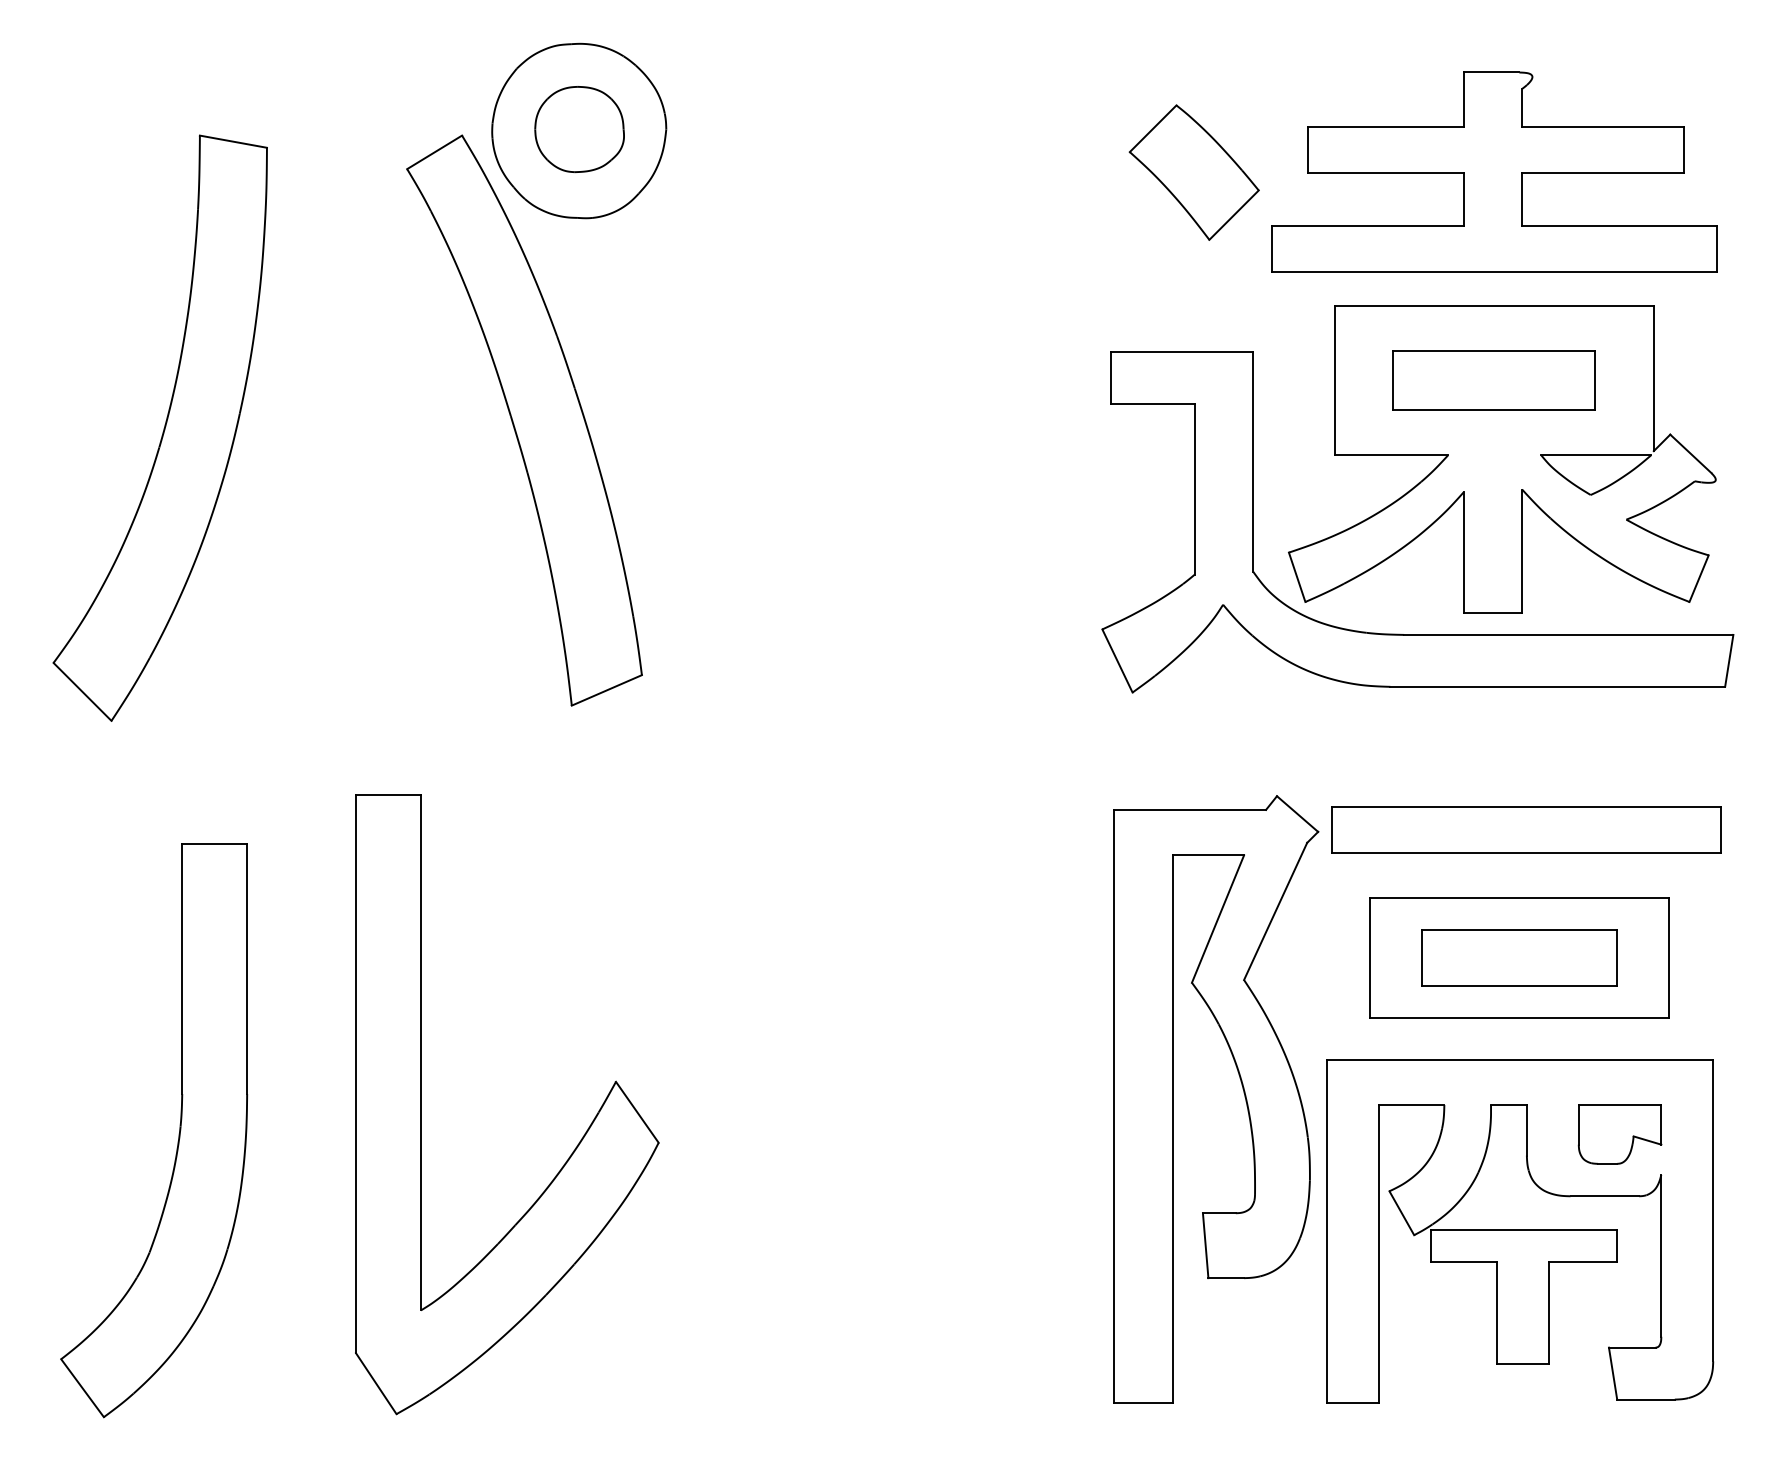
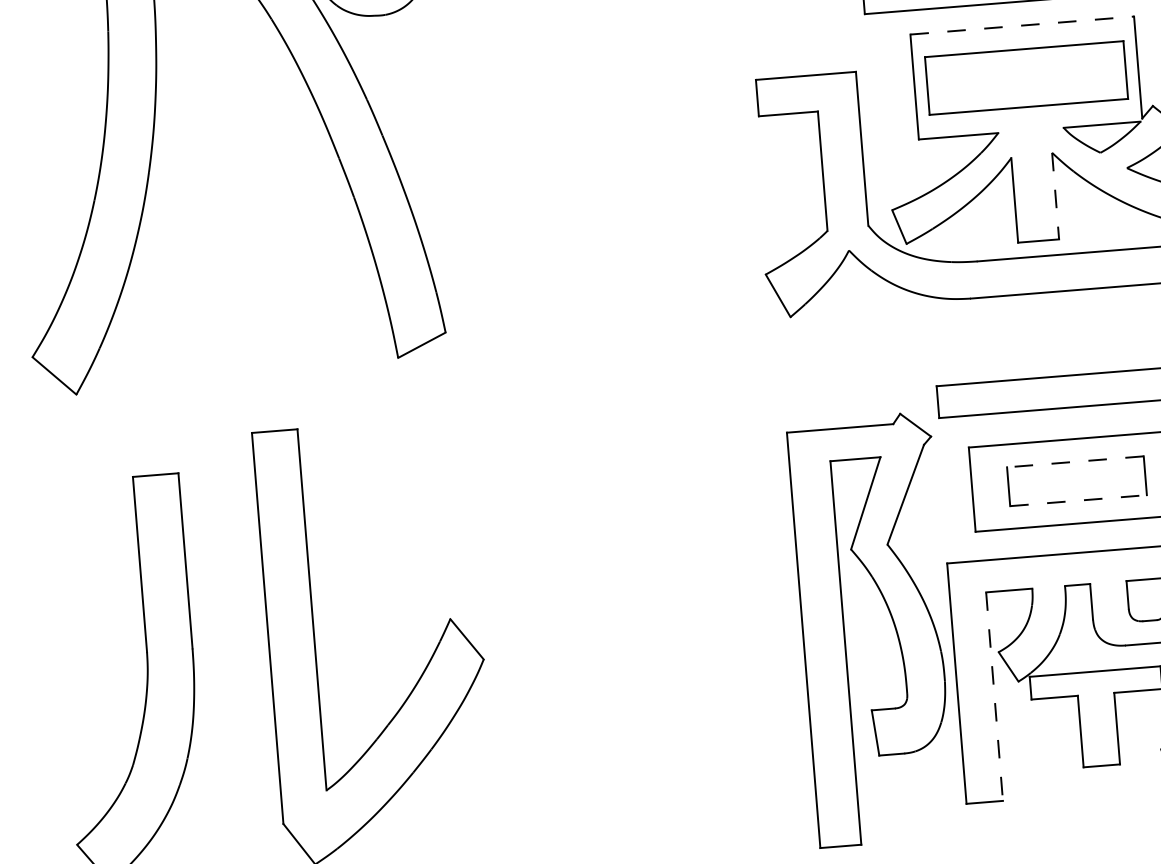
line: (1494, 305) -> (1022, 25), solid -> dashed
part: (1493, 380) -> (1025, 78), size x1.4
line: (1522, 551) -> (1055, 196), solid -> dashed
line: (1519, 930) -> (1075, 462), solid -> dashed
line: (1519, 985) -> (1078, 500), solid -> dashed
part: (1243, 1093) -> (893, 624), moved
line: (1378, 1253) -> (994, 696), solid -> dashed

